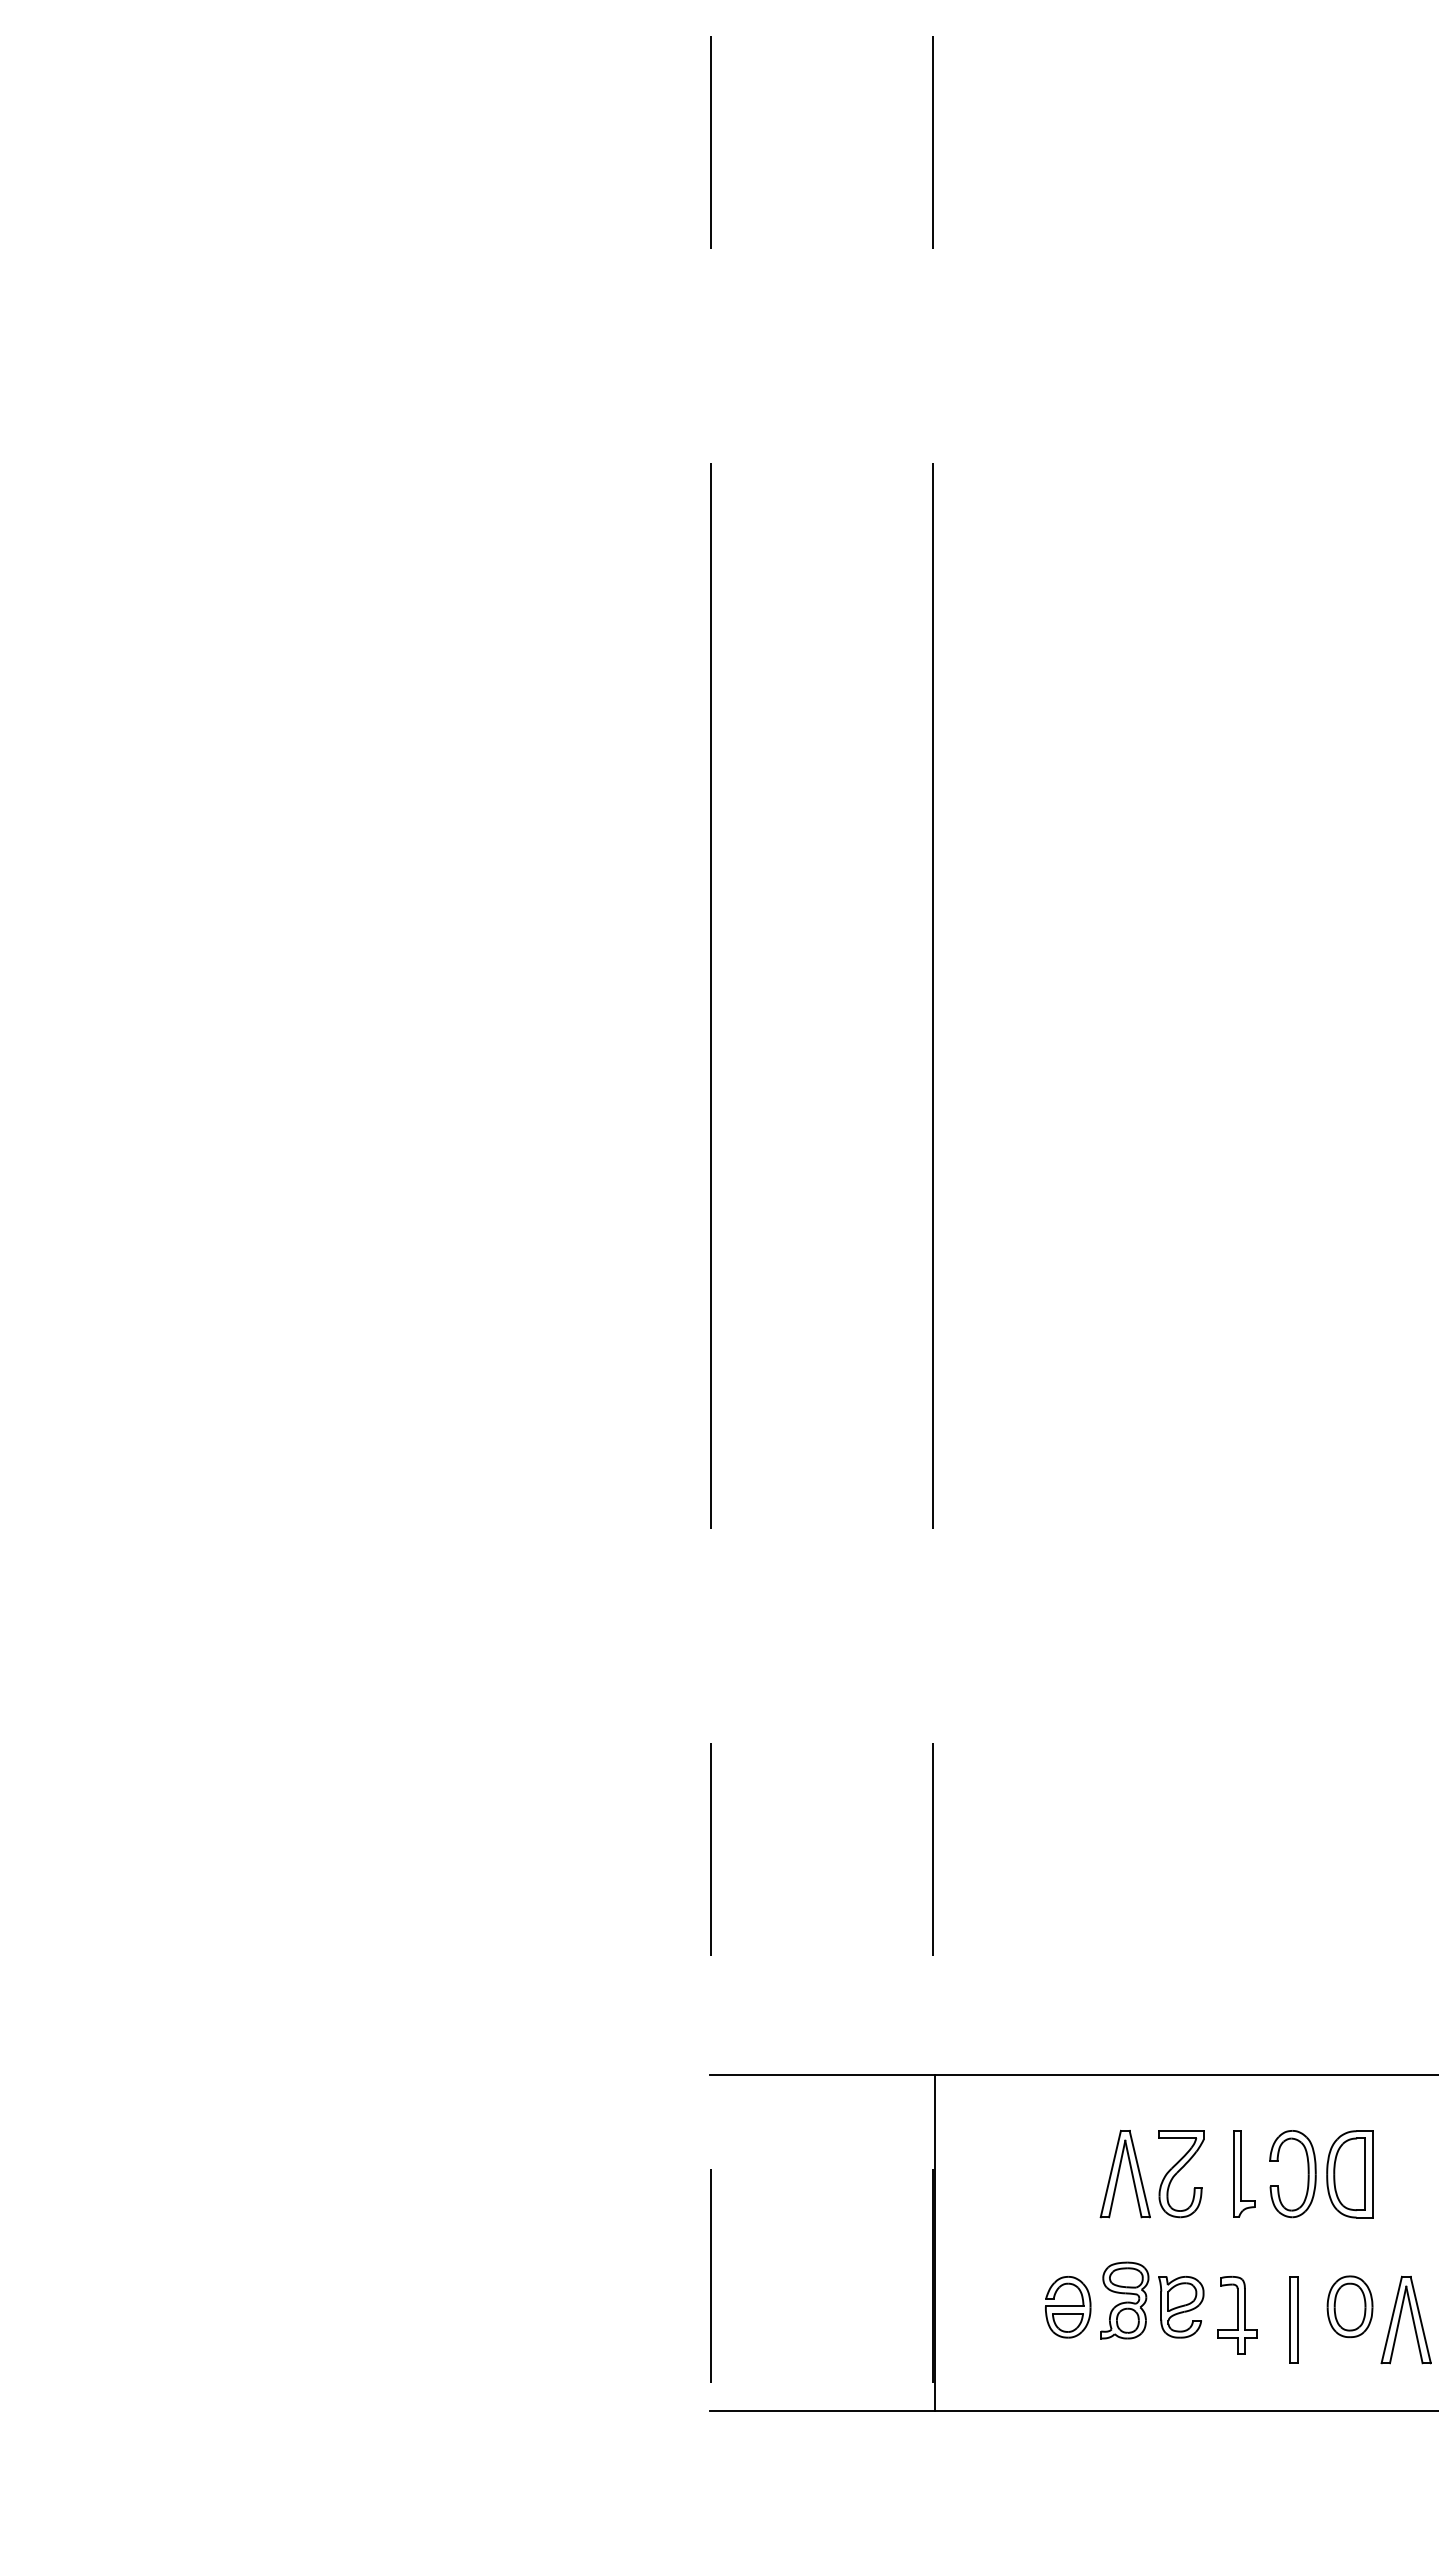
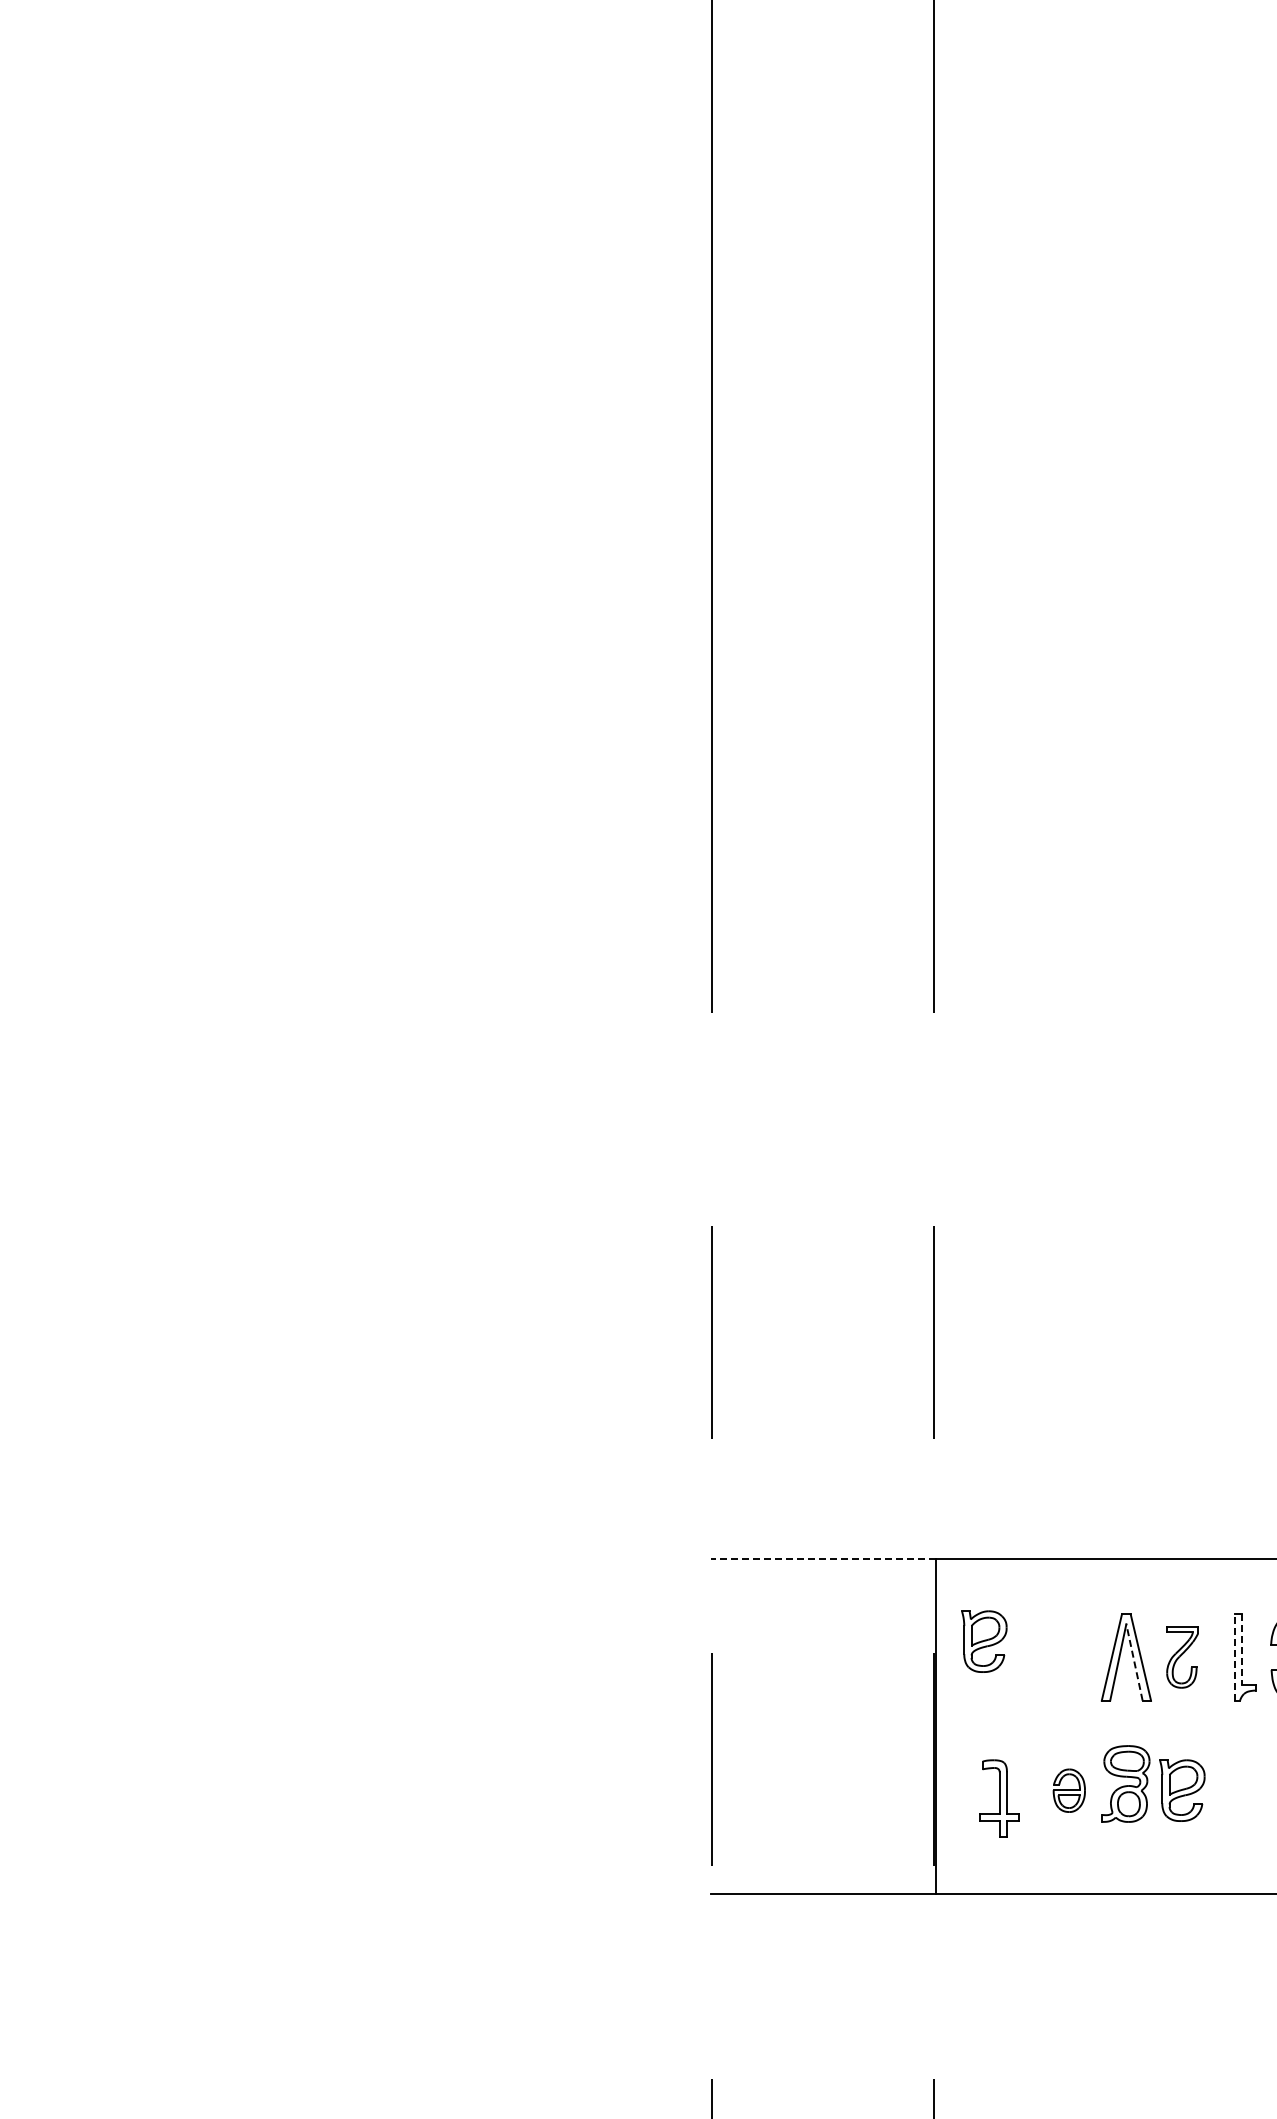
line: (822, 2075) -> (823, 1558), solid -> dashed
part: (983, 2158) -> (984, 1641), added
line: (1241, 2166) -> (1242, 1649), solid -> dashed
line: (1234, 2173) -> (1235, 1656), solid -> dashed
part: (1181, 2174) -> (1182, 1657), size x0.7
line: (1133, 2178) -> (1134, 1661), solid -> dashed
part: (1068, 2307) -> (1069, 1790), size x0.7
part: (1237, 2315) -> (999, 1798), moved

